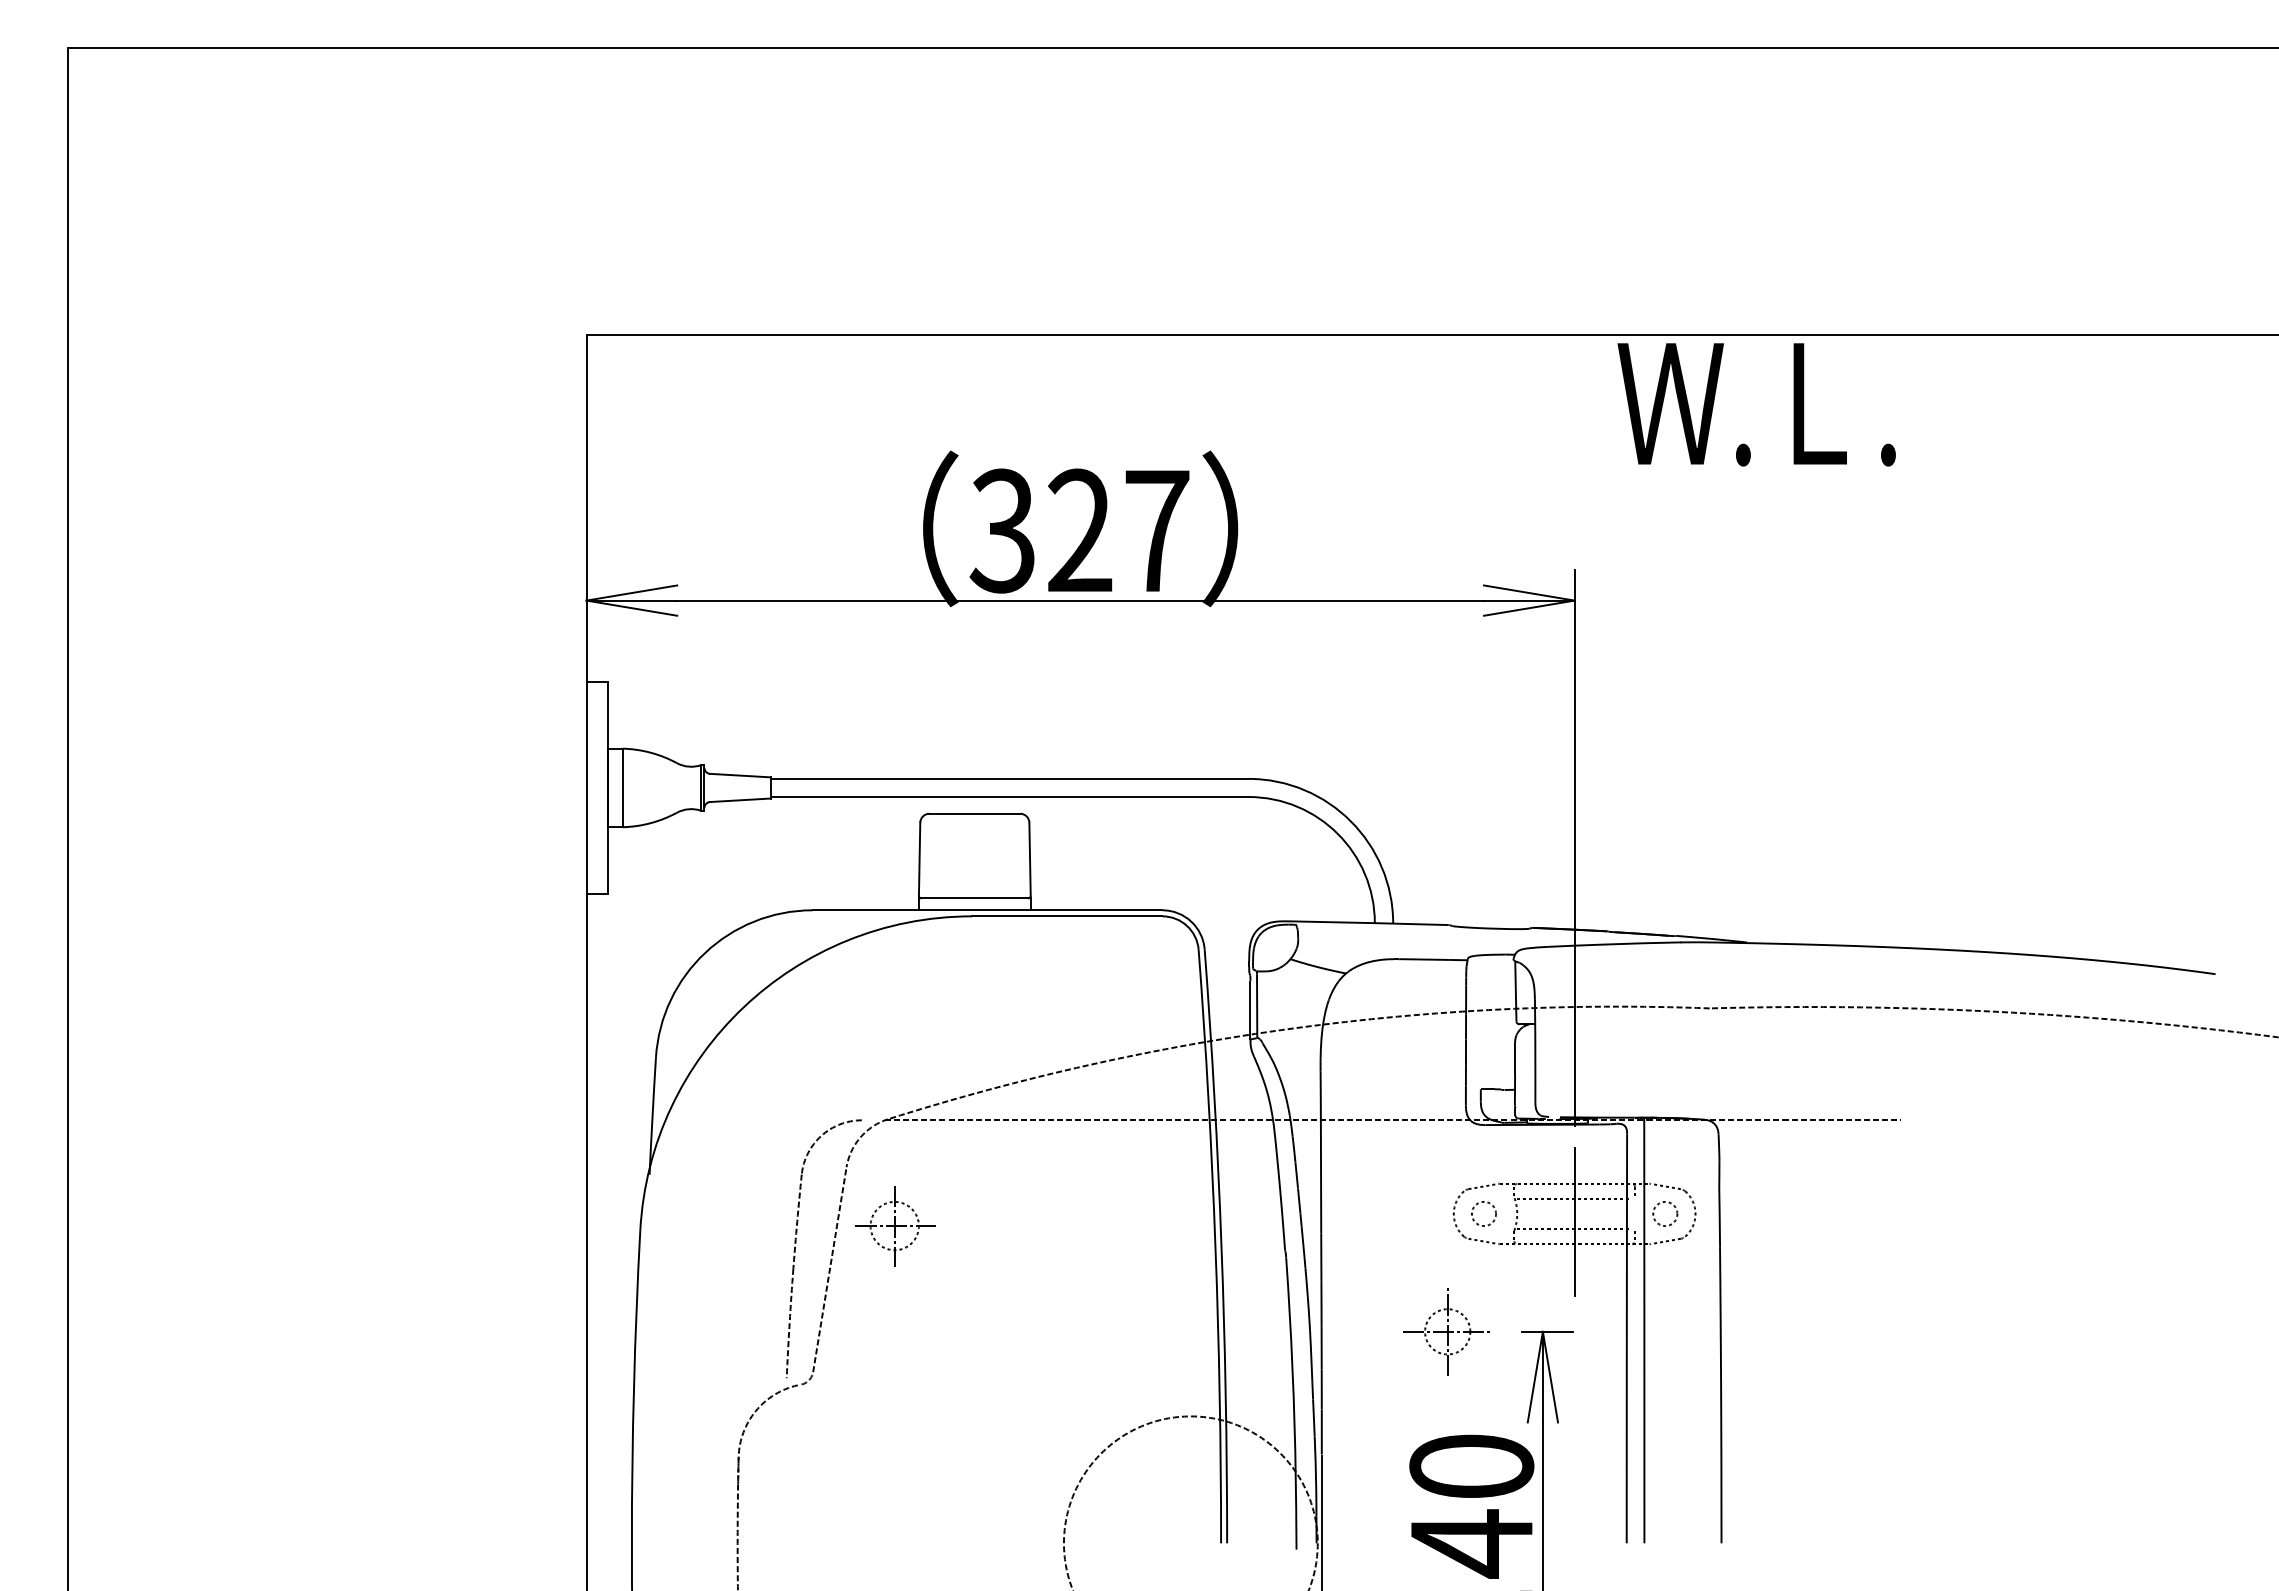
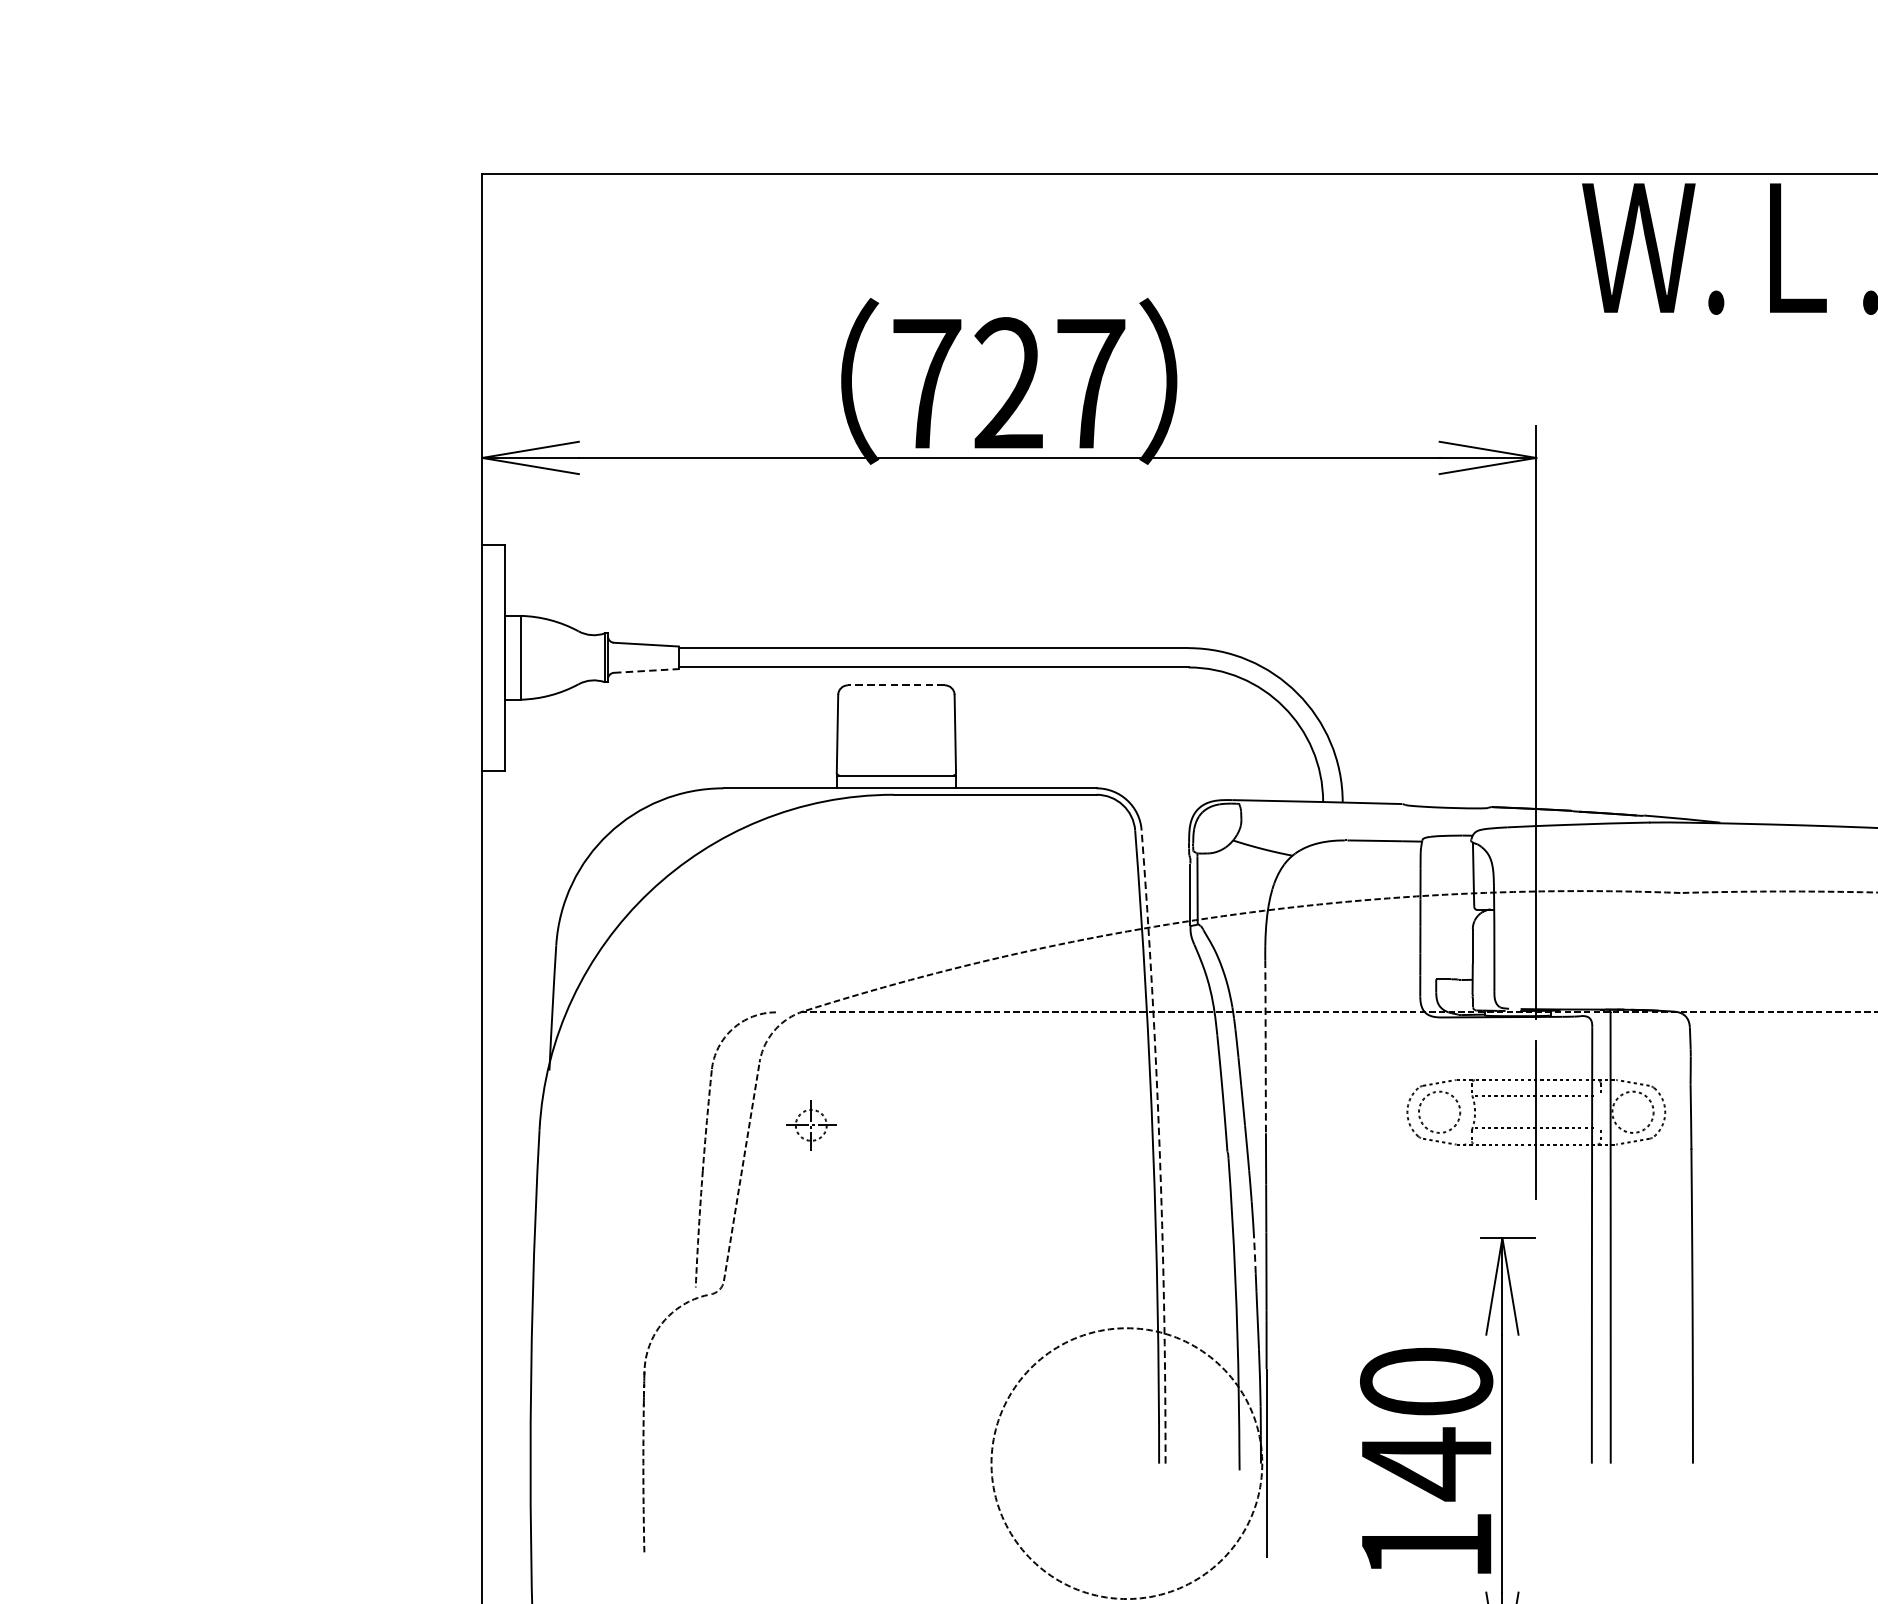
text: (1002, 530) -> (925, 383), 327 -> 727
line: (740, 800) -> (646, 671), solid -> dashed
line: (974, 813) -> (896, 685), solid -> dashed
line: (1320, 1151) -> (1265, 1045), solid -> dashed
circle: (1483, 1213) -> (1439, 1111), size x1.6
circle: (1665, 1213) -> (1633, 1111), size x1.6
part: (895, 1226) -> (811, 1125), size x0.6
arc: (1221, 1246) -> (1159, 1146), solid -> dashed
part: (1446, 1331) -> (1399, 1237), removed
line: (1310, 1347) -> (1254, 1254), solid -> dashed

